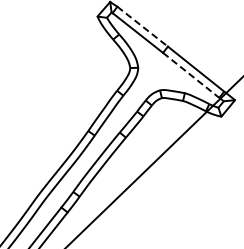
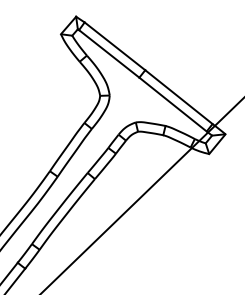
line: (143, 27) -> (116, 47), dashed -> solid
line: (191, 75) -> (173, 104), dashed -> solid

